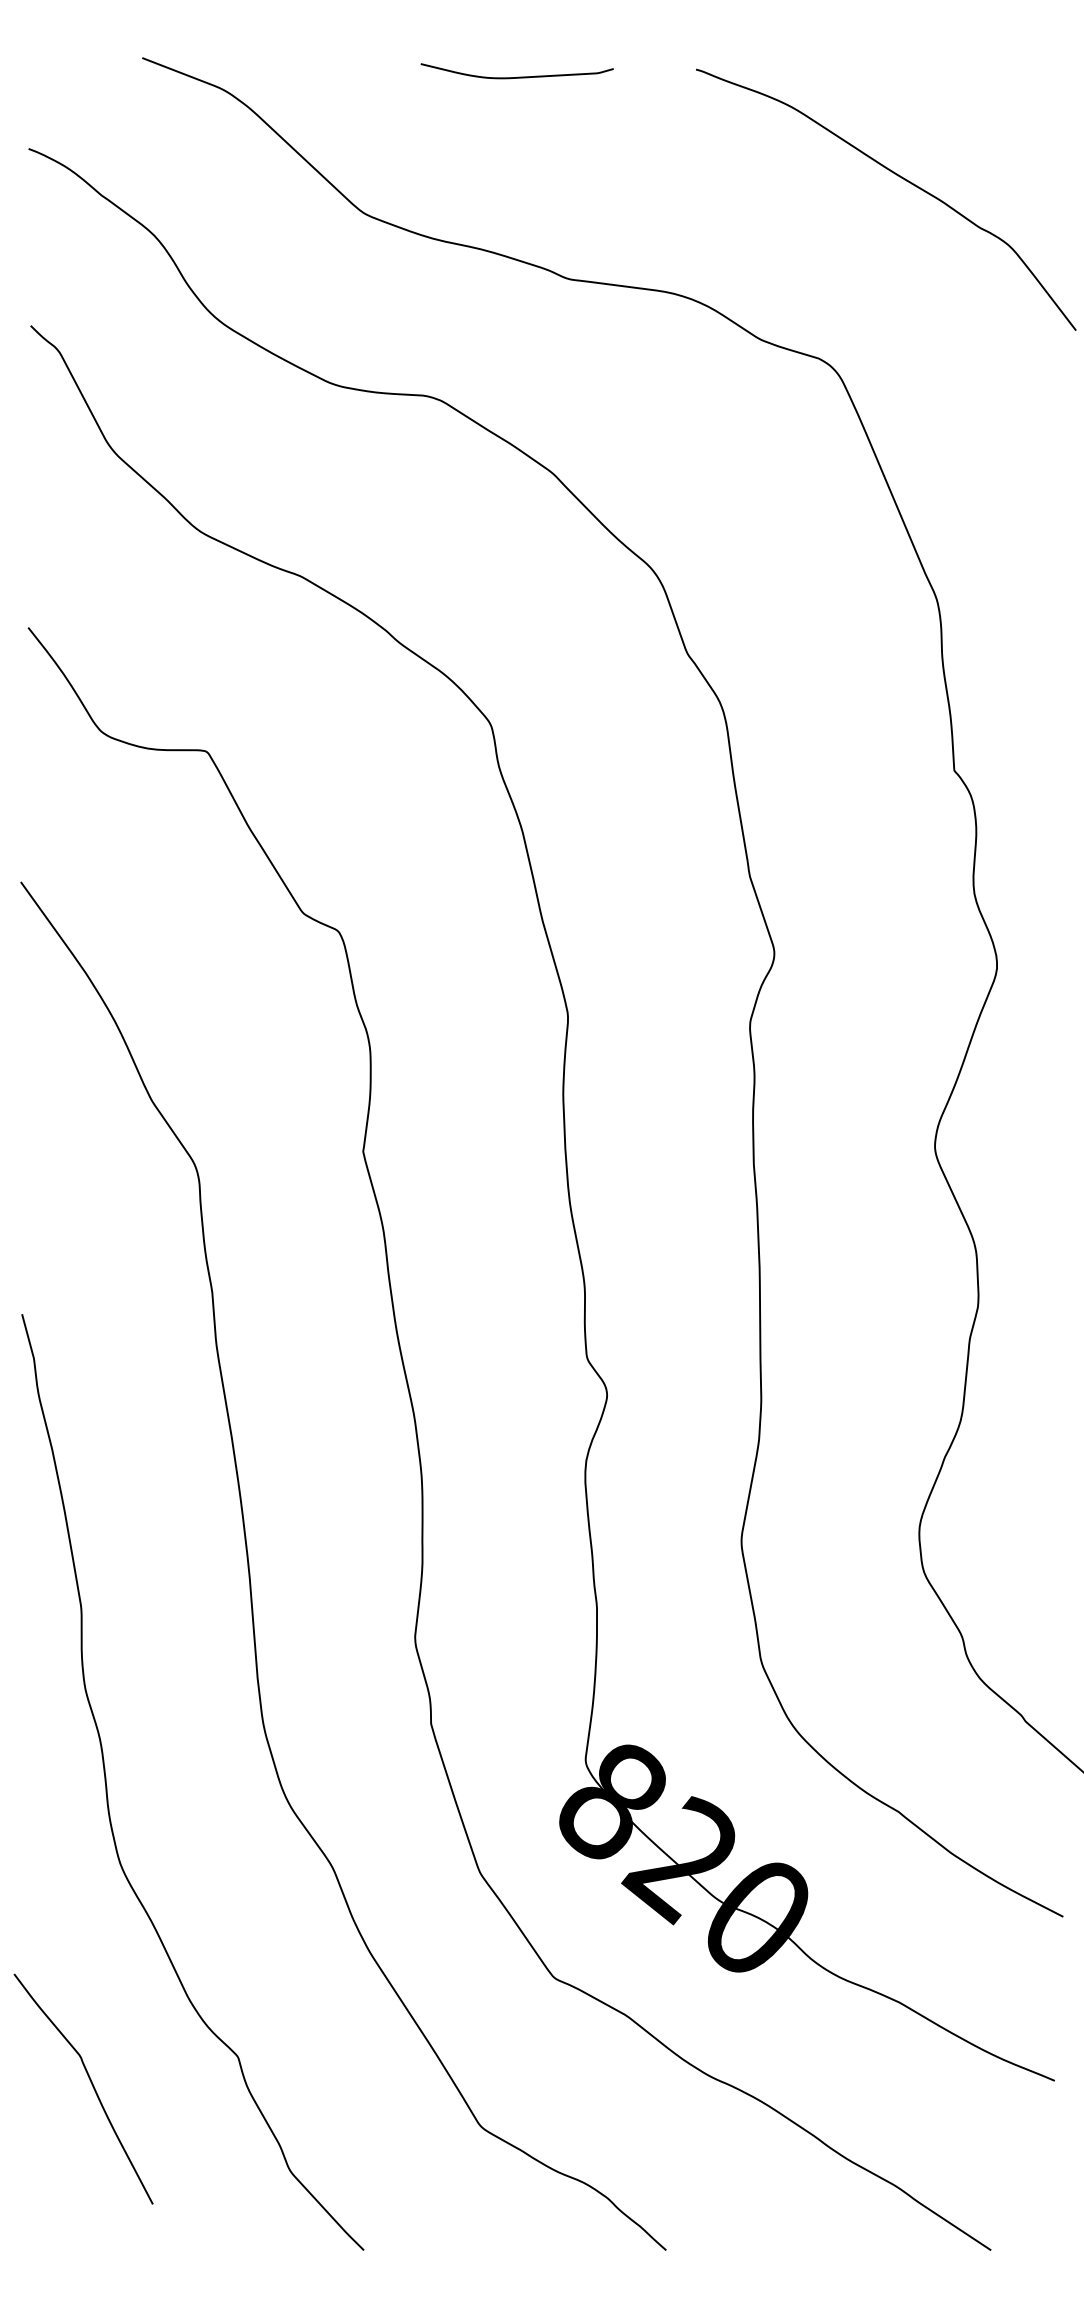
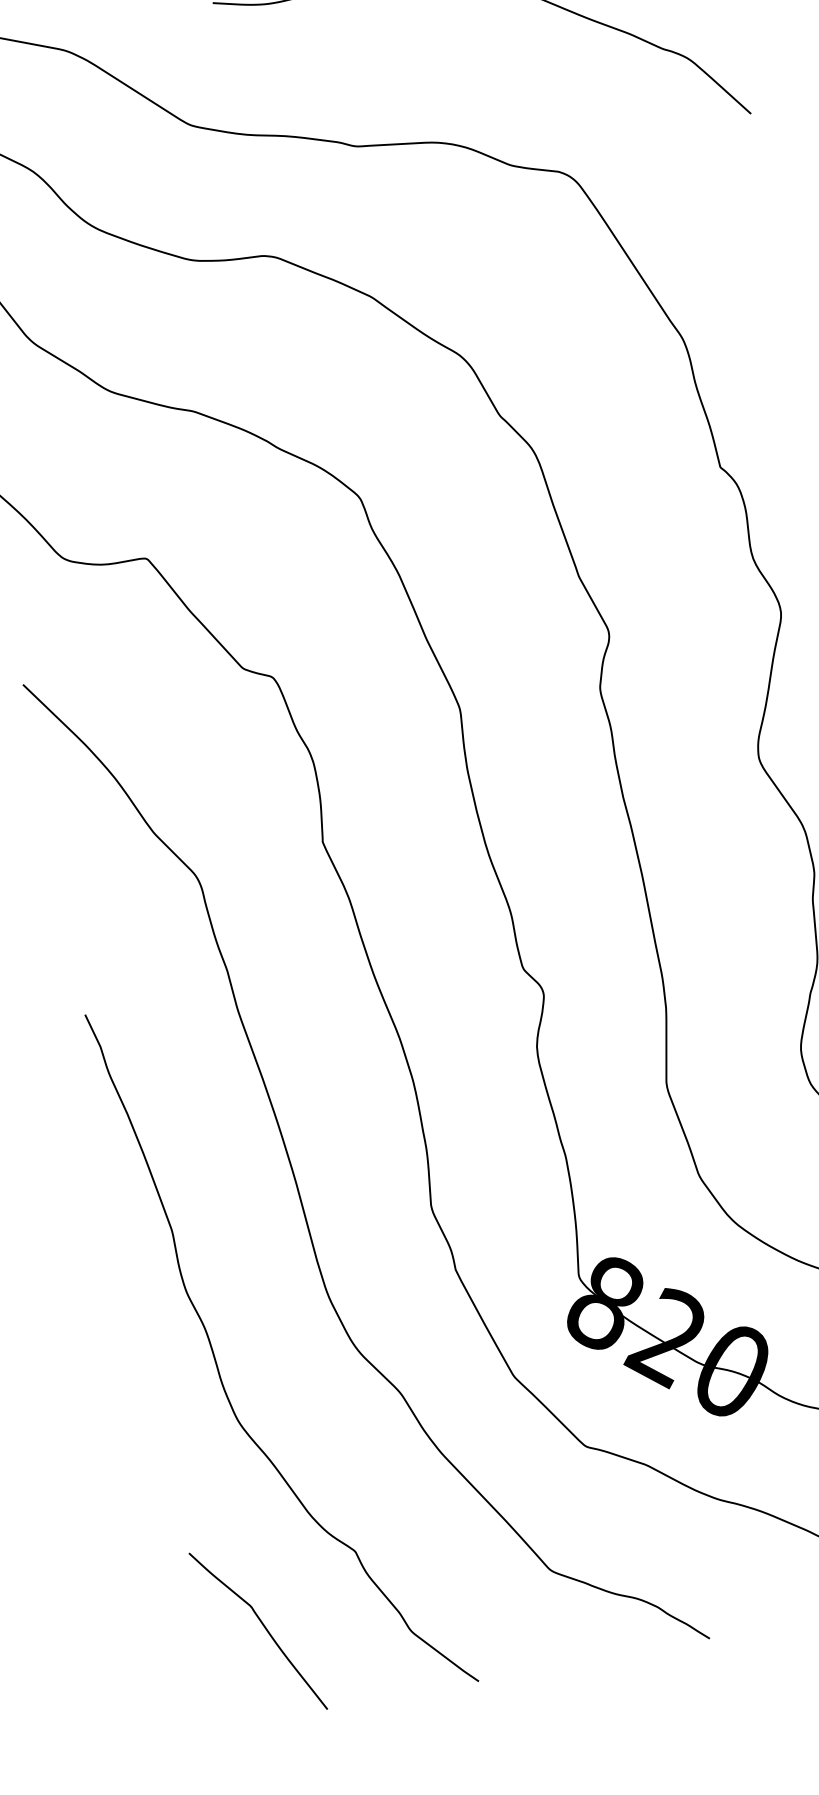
curve: (91, 2084) -> (263, 1626), moved

